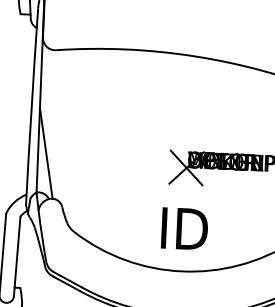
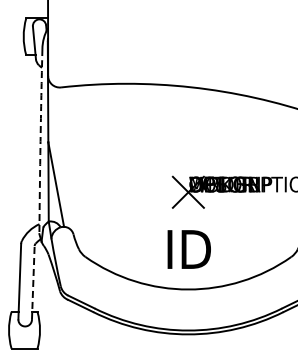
arc: (31, 106) -> (40, 141), solid -> dashed
line: (17, 257) -> (33, 283), solid -> dashed

